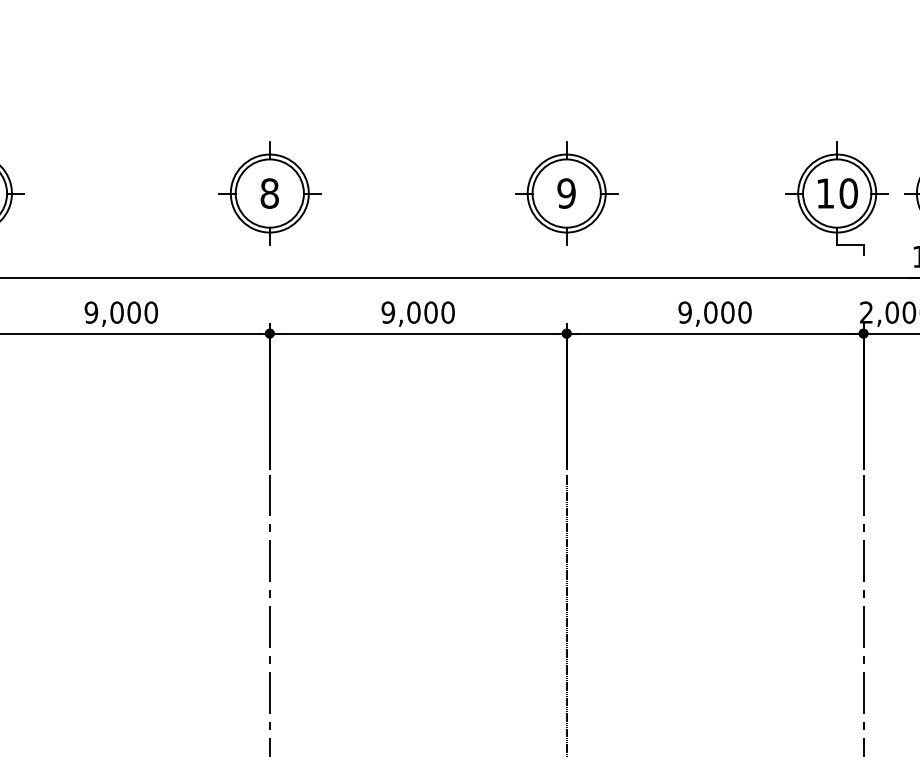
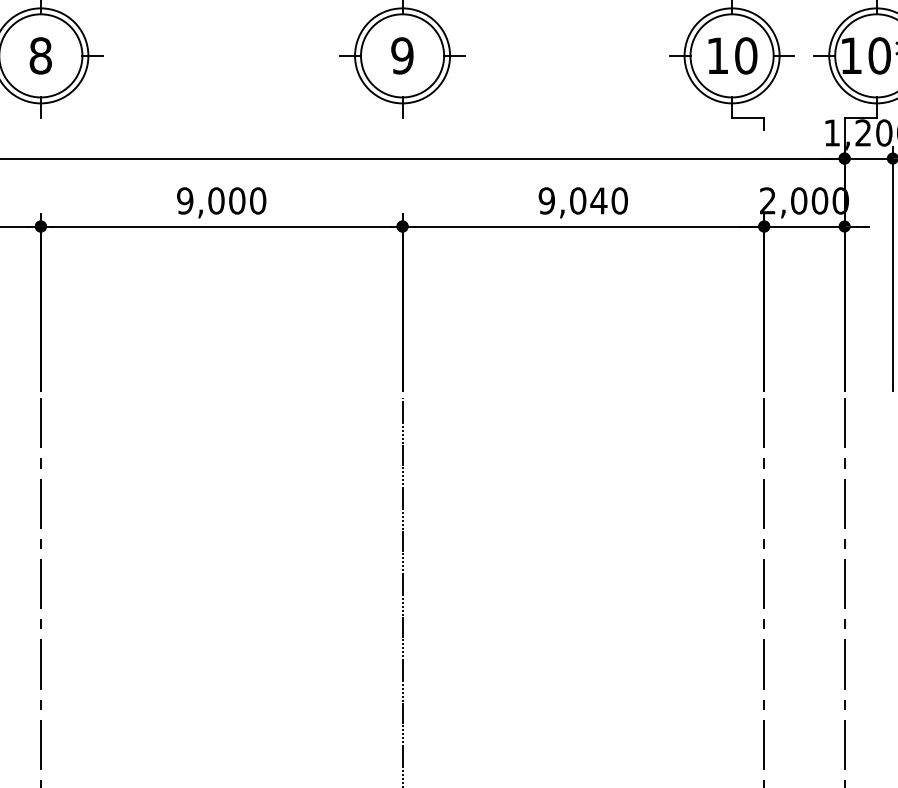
text: (727, 312) -> (598, 200), 9,000 -> 9,040

